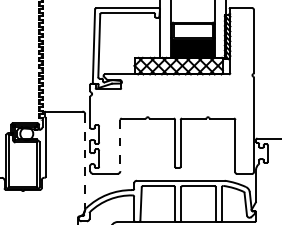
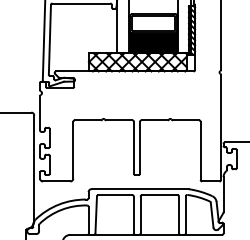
line: (120, 145) -> (73, 150), dashed -> solid
line: (85, 161) -> (34, 167), dashed -> solid

